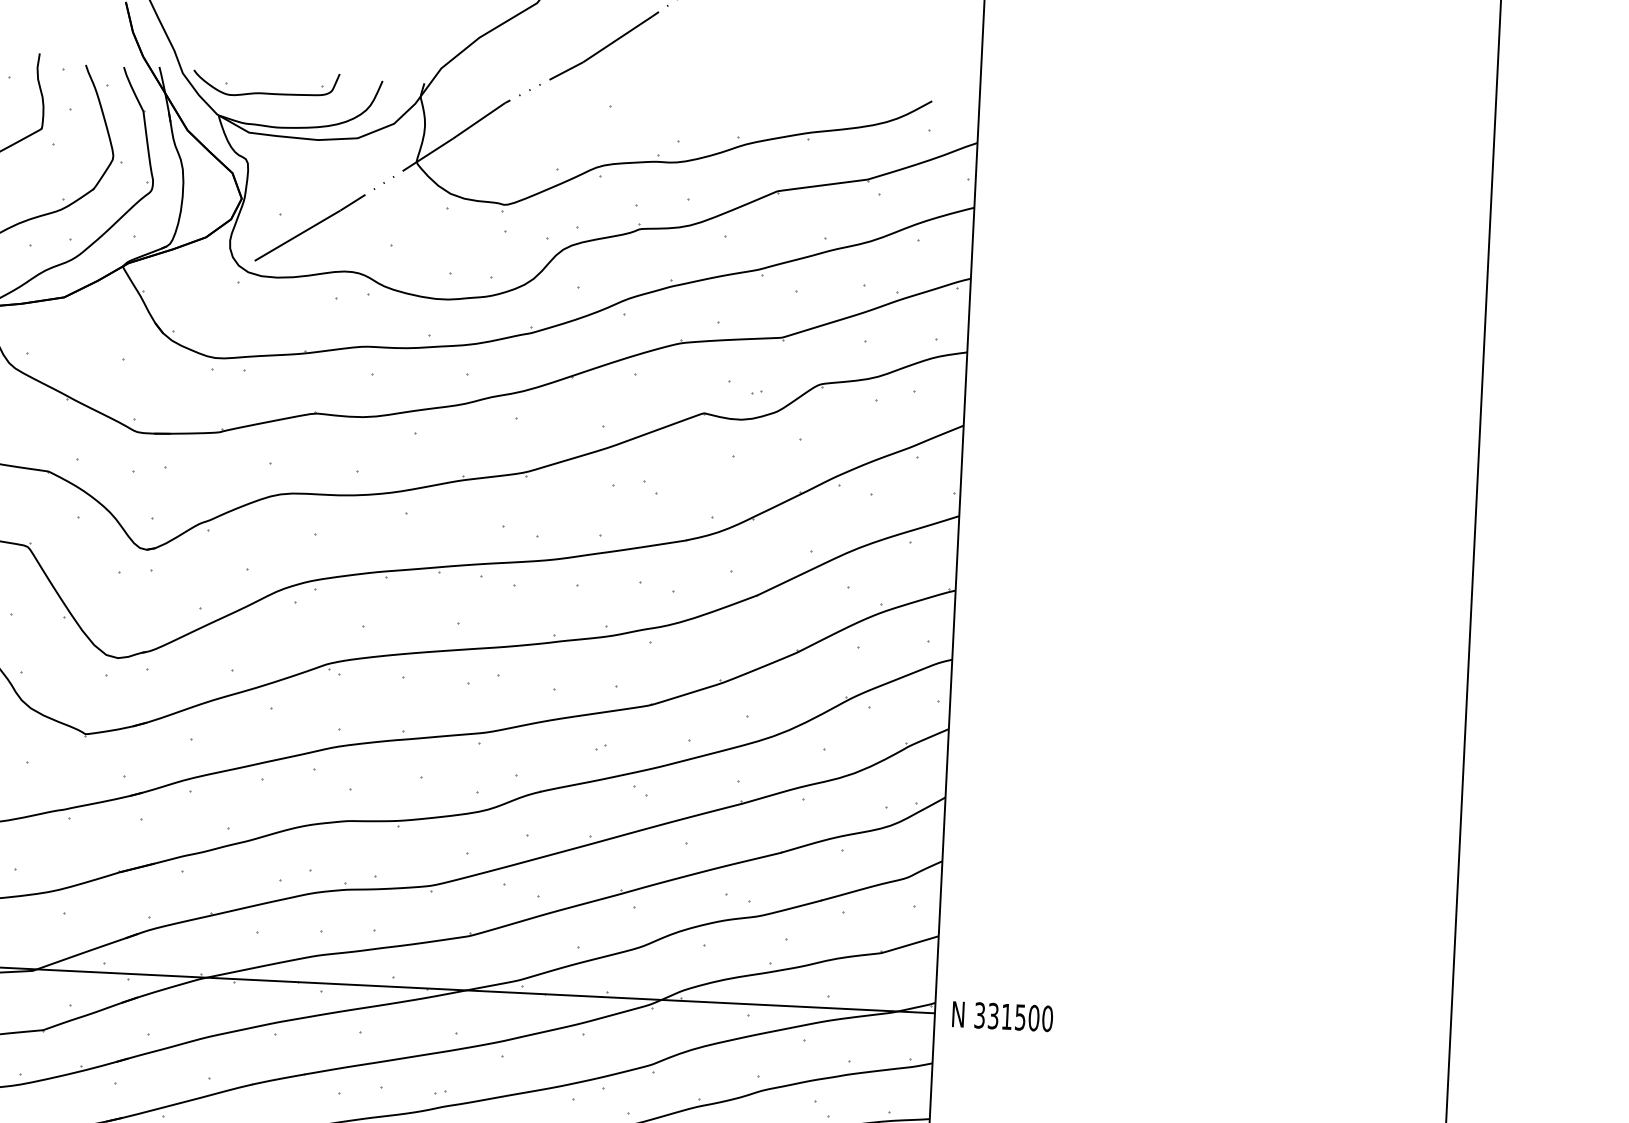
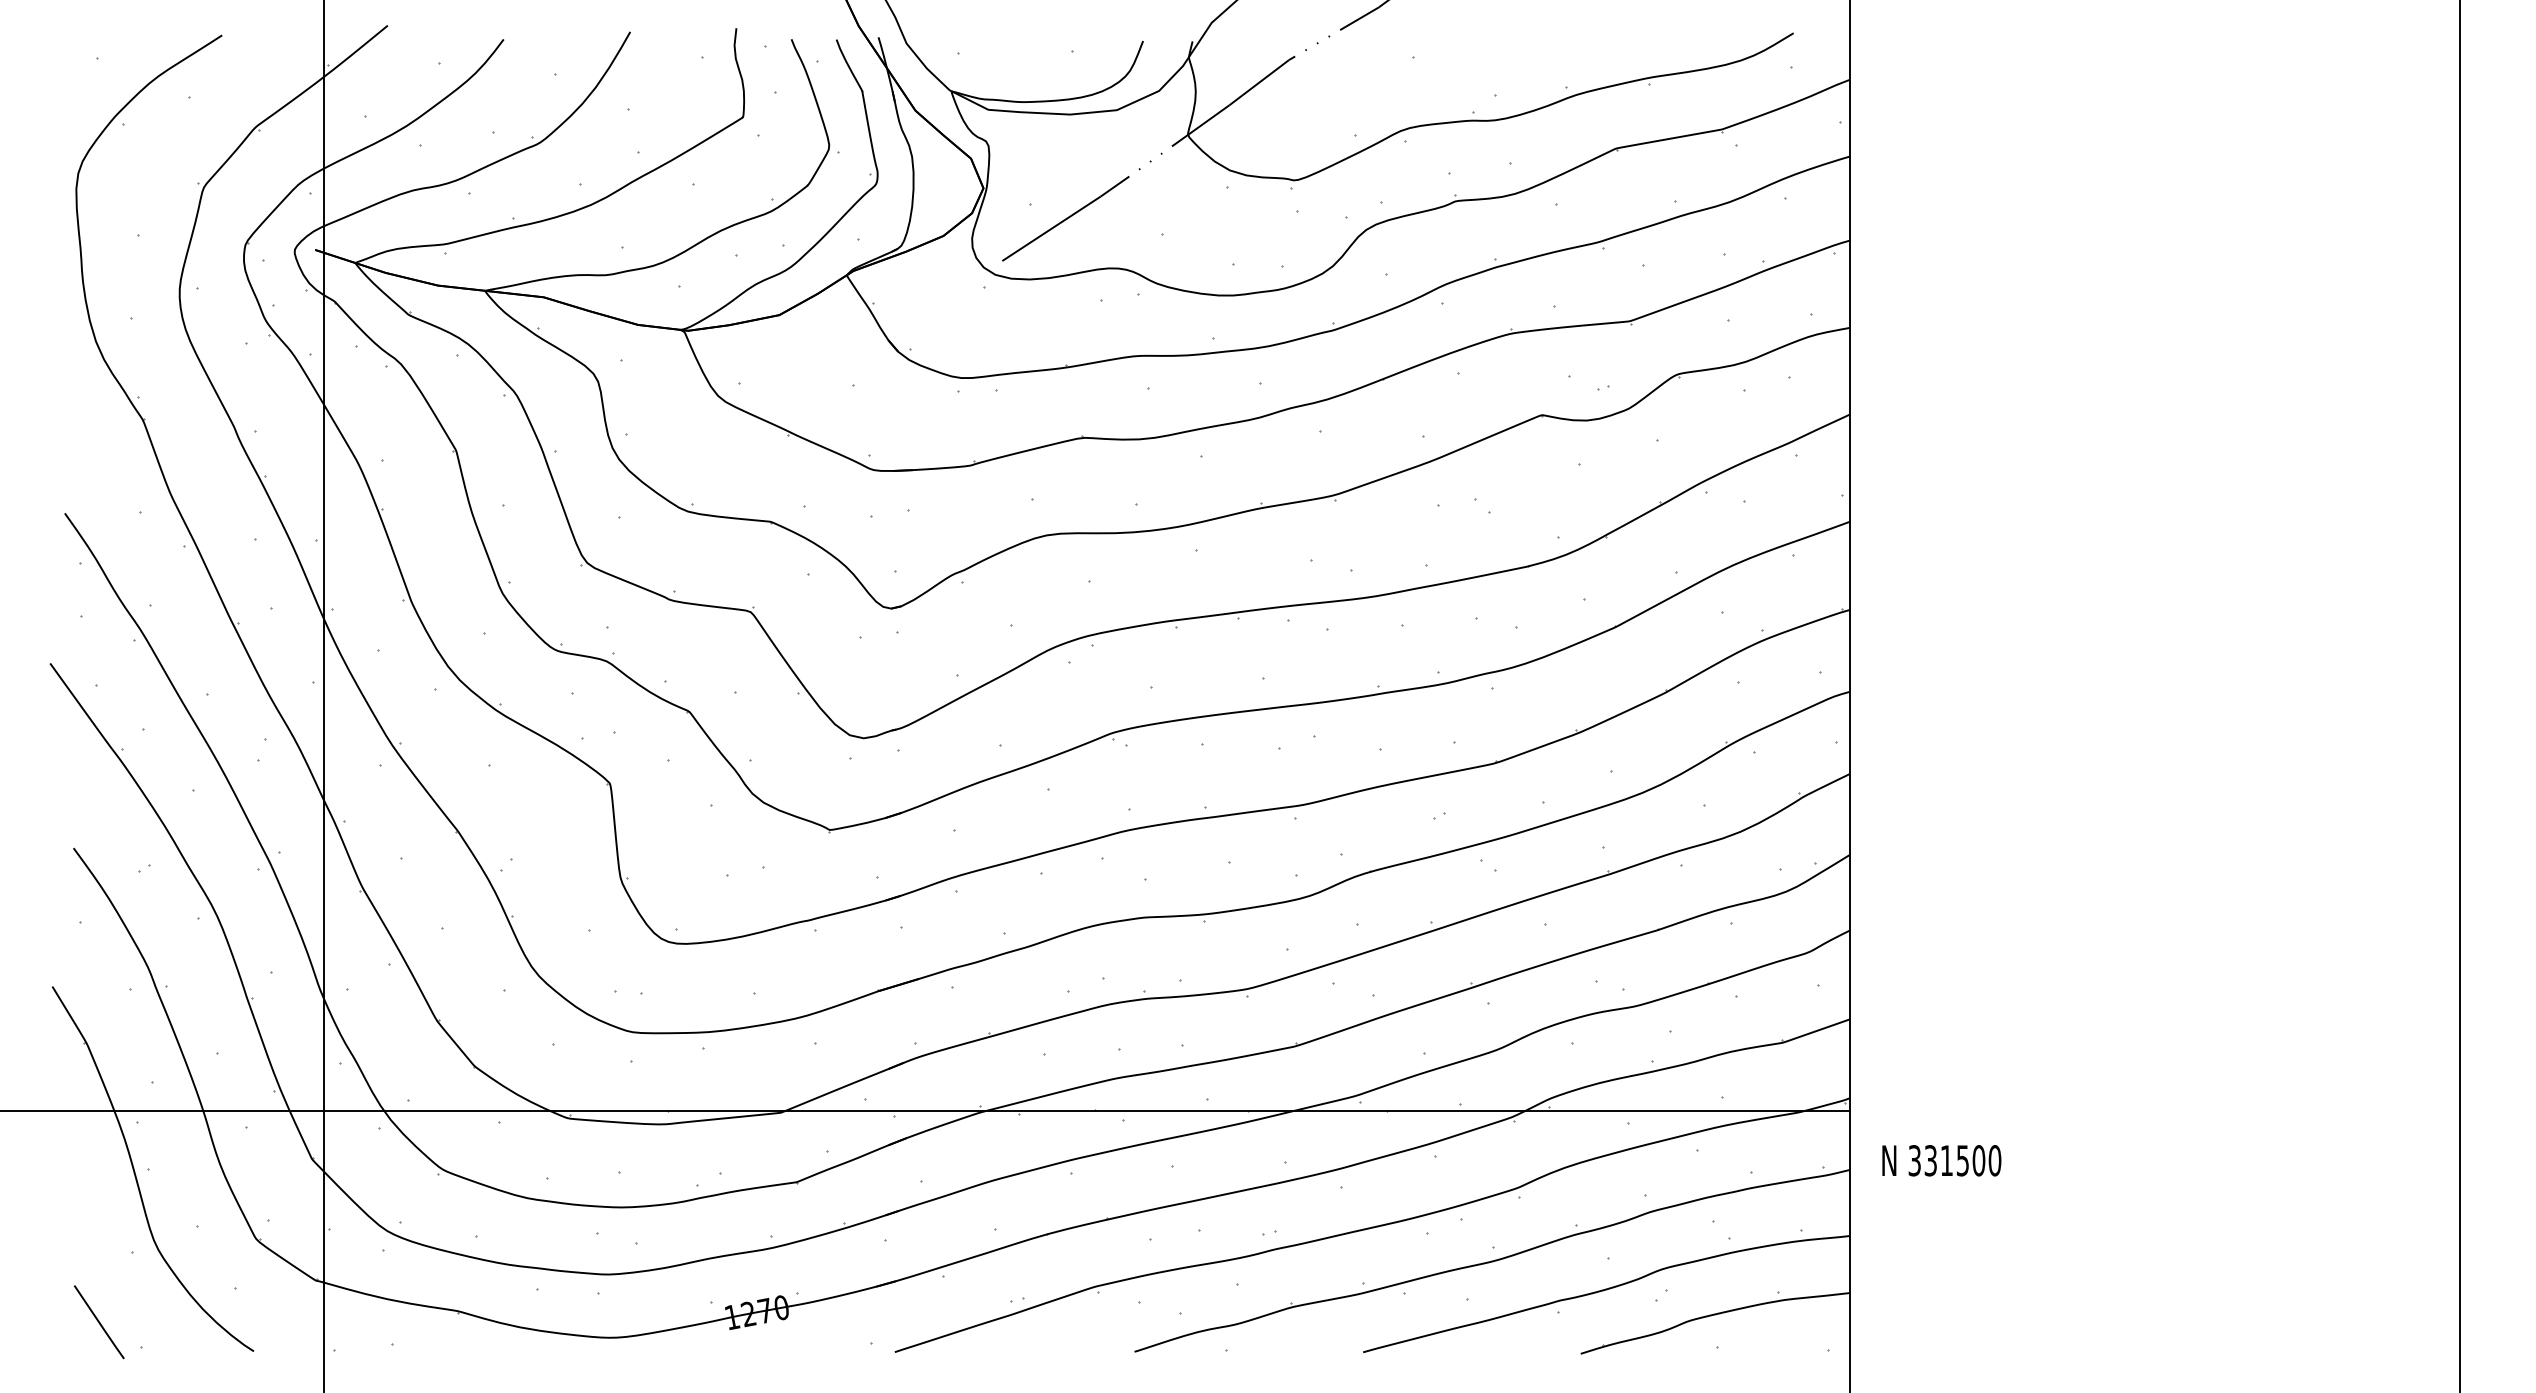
curve: (265, 92) -> (1005, 61), removed
text: (1002, 1016) -> (1941, 1160), moved

